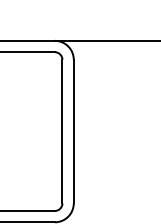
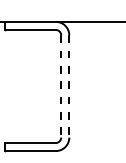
line: (62, 131) -> (61, 86), solid -> dashed
line: (74, 131) -> (69, 86), solid -> dashed

